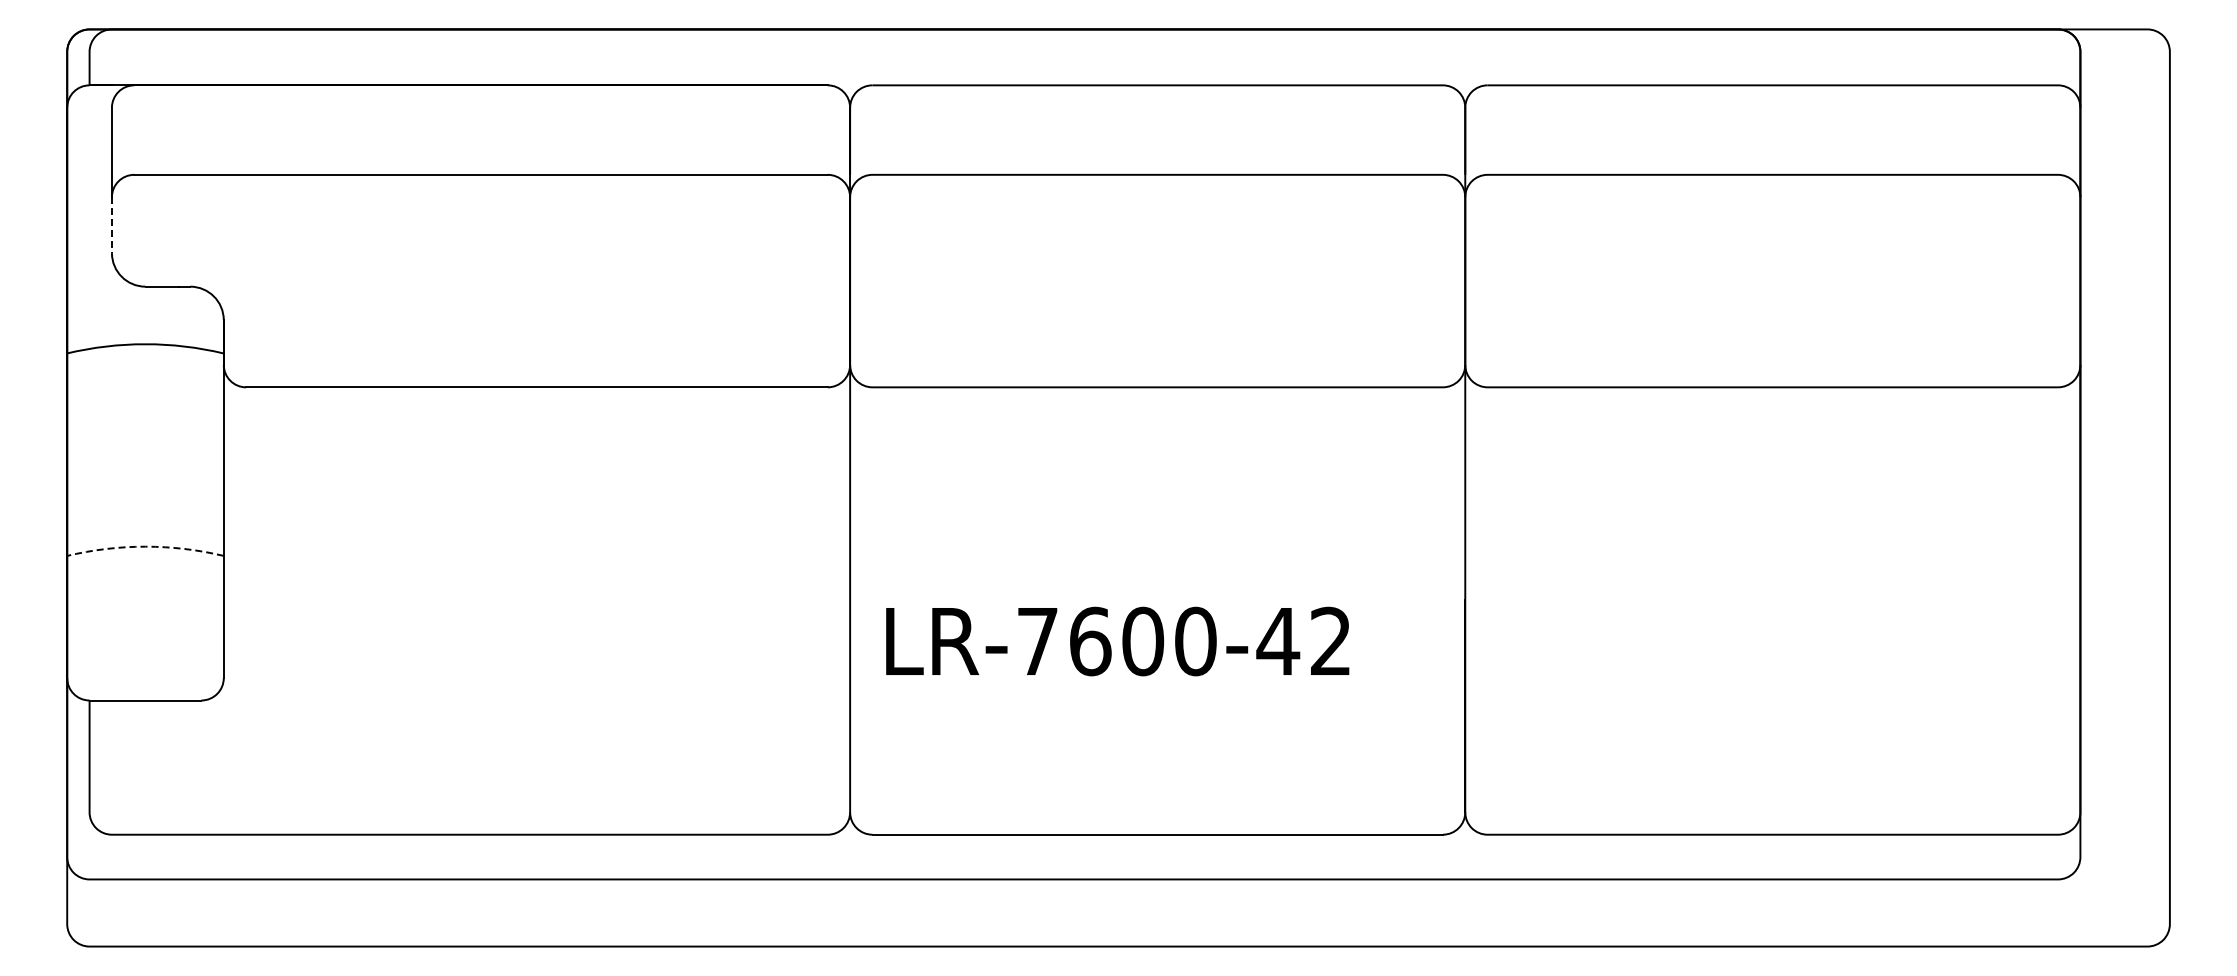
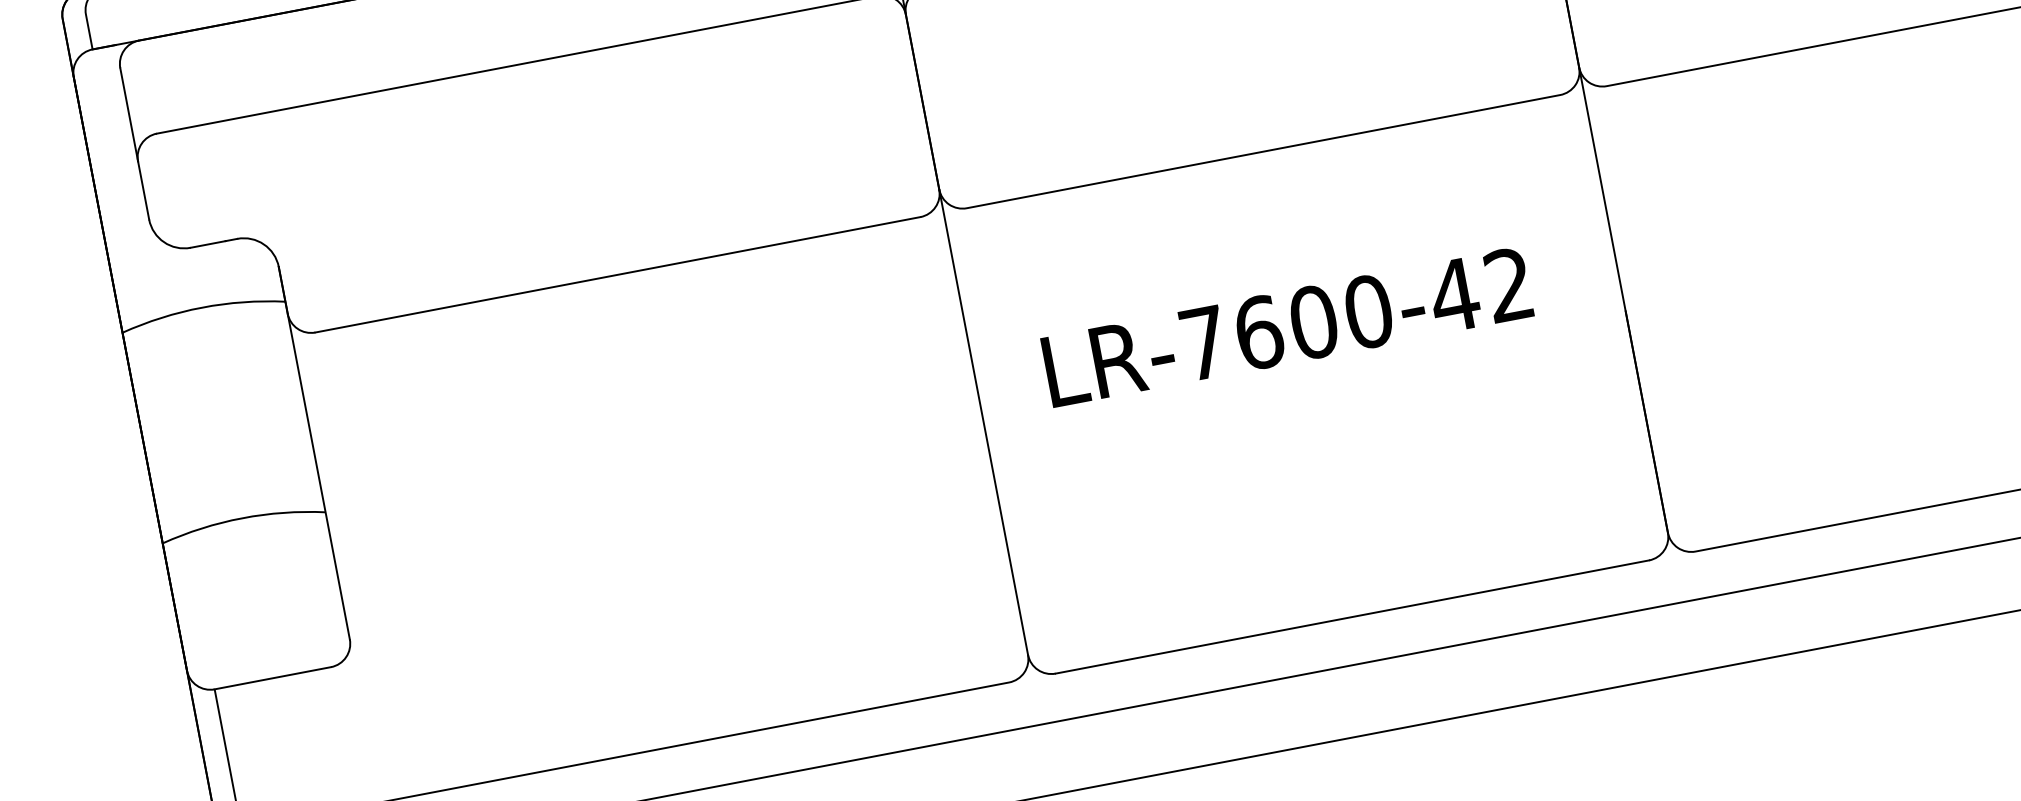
line: (111, 225) -> (143, 190), dashed -> solid
arc: (145, 546) -> (242, 518), dashed -> solid
text: (1117, 641) -> (1287, 327), moved

